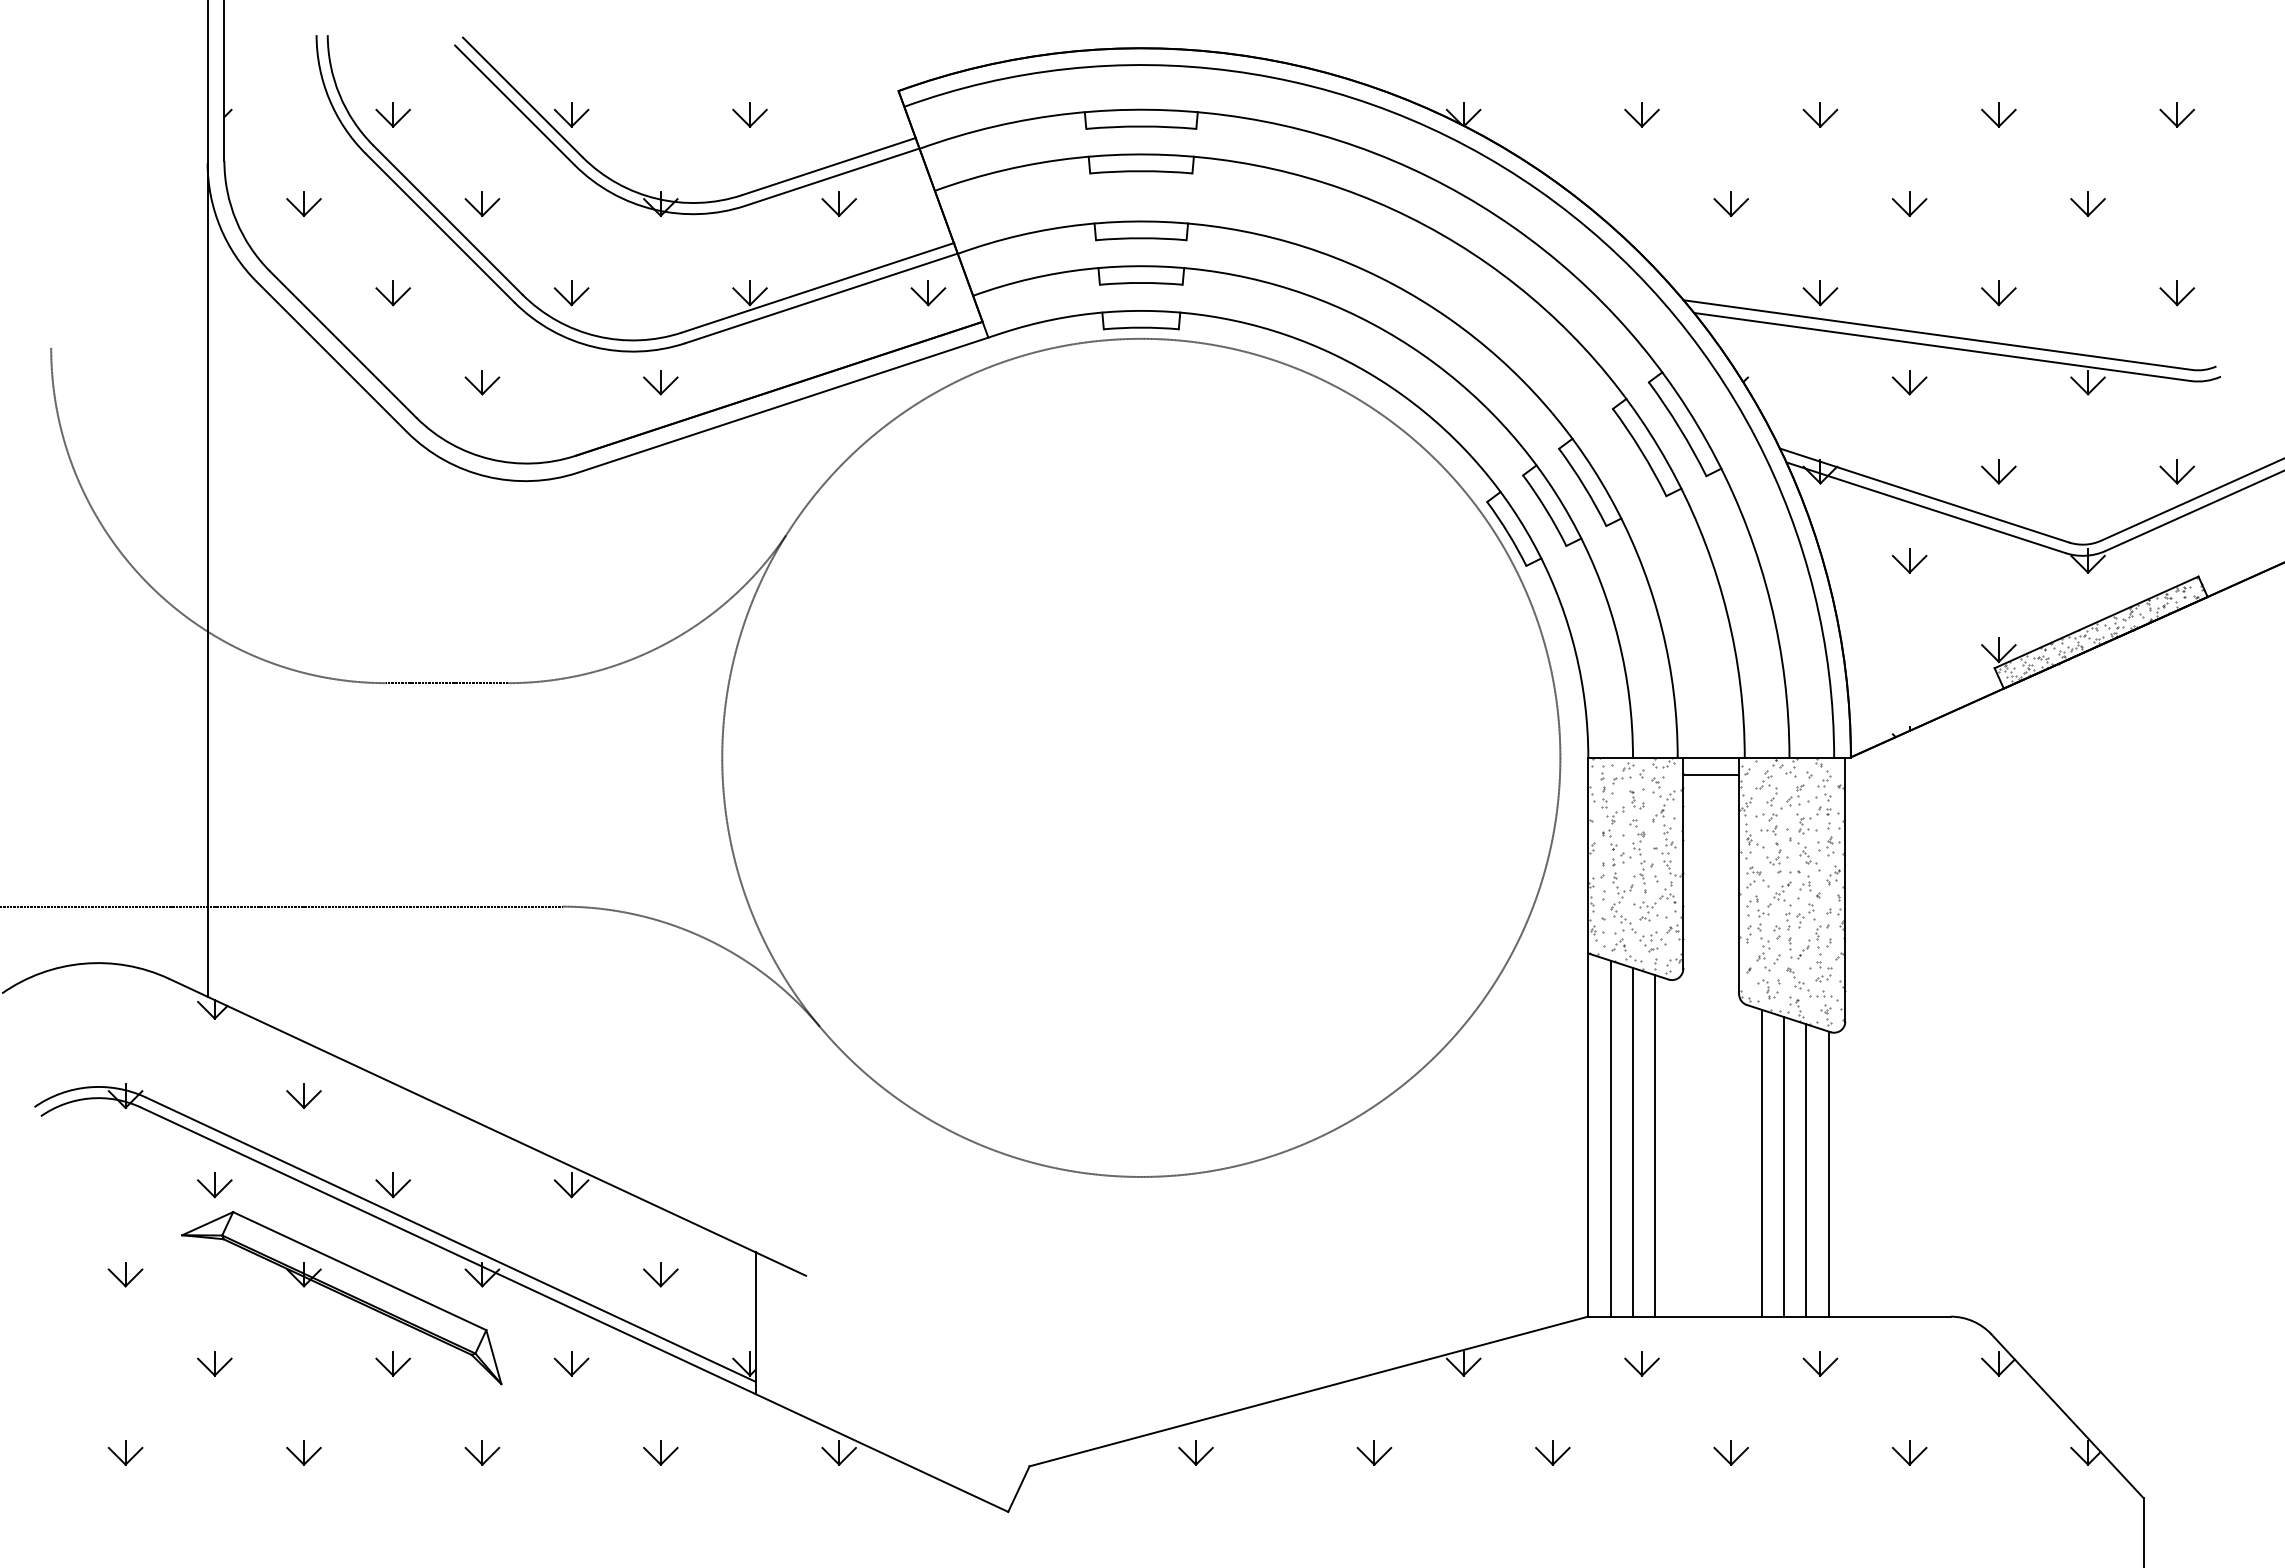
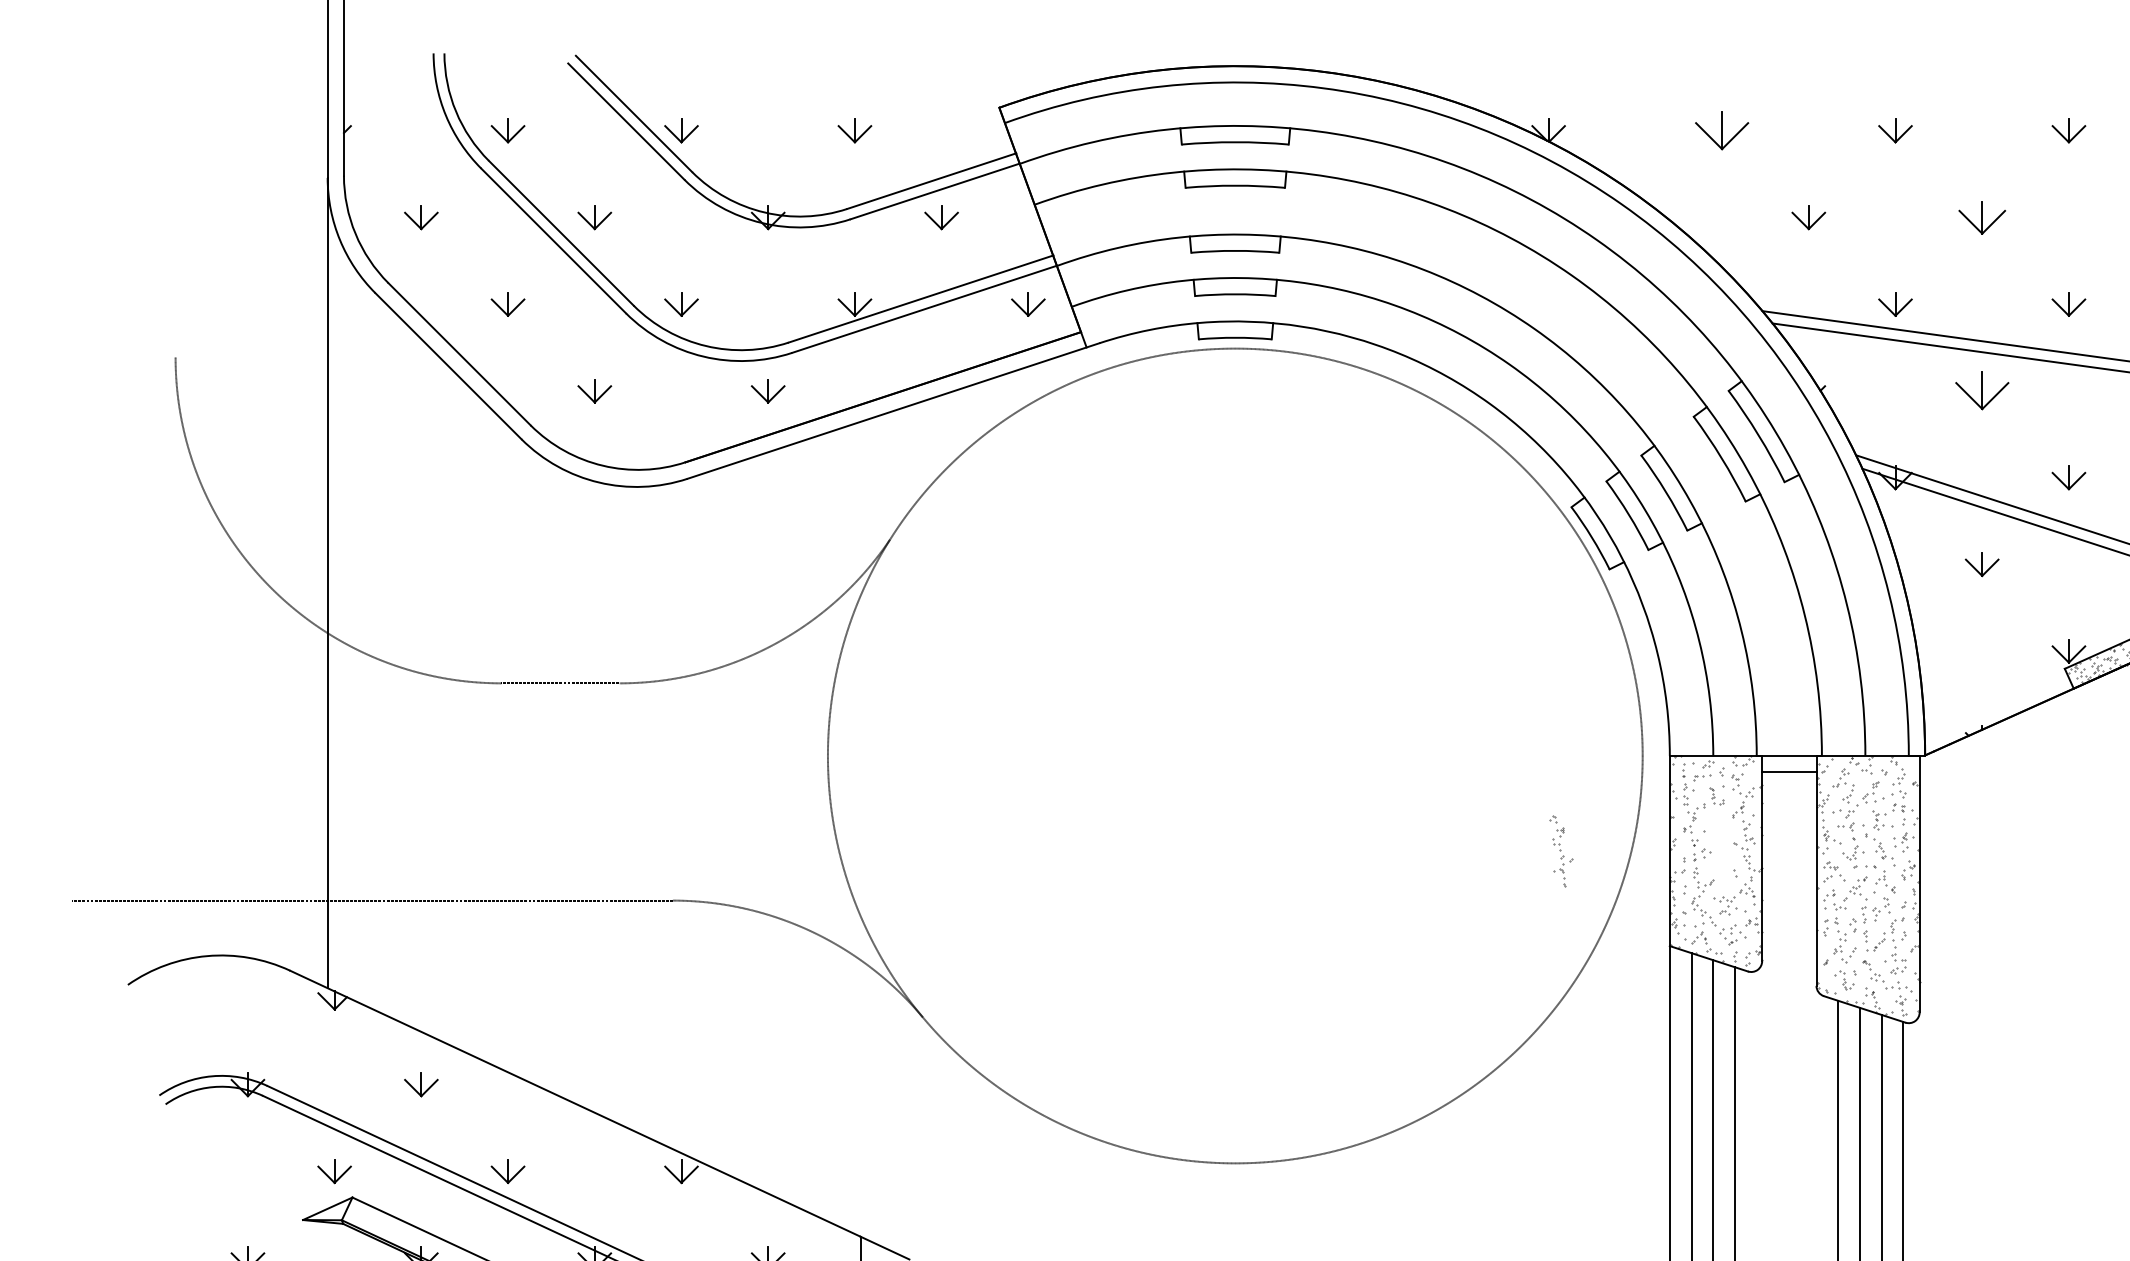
part: (1641, 114) -> (1721, 130), size x1.6
part: (1909, 203) -> (1982, 217), size x1.4
part: (1909, 382) -> (1982, 391), size x1.6
part: (1641, 856) -> (1561, 851), moved

